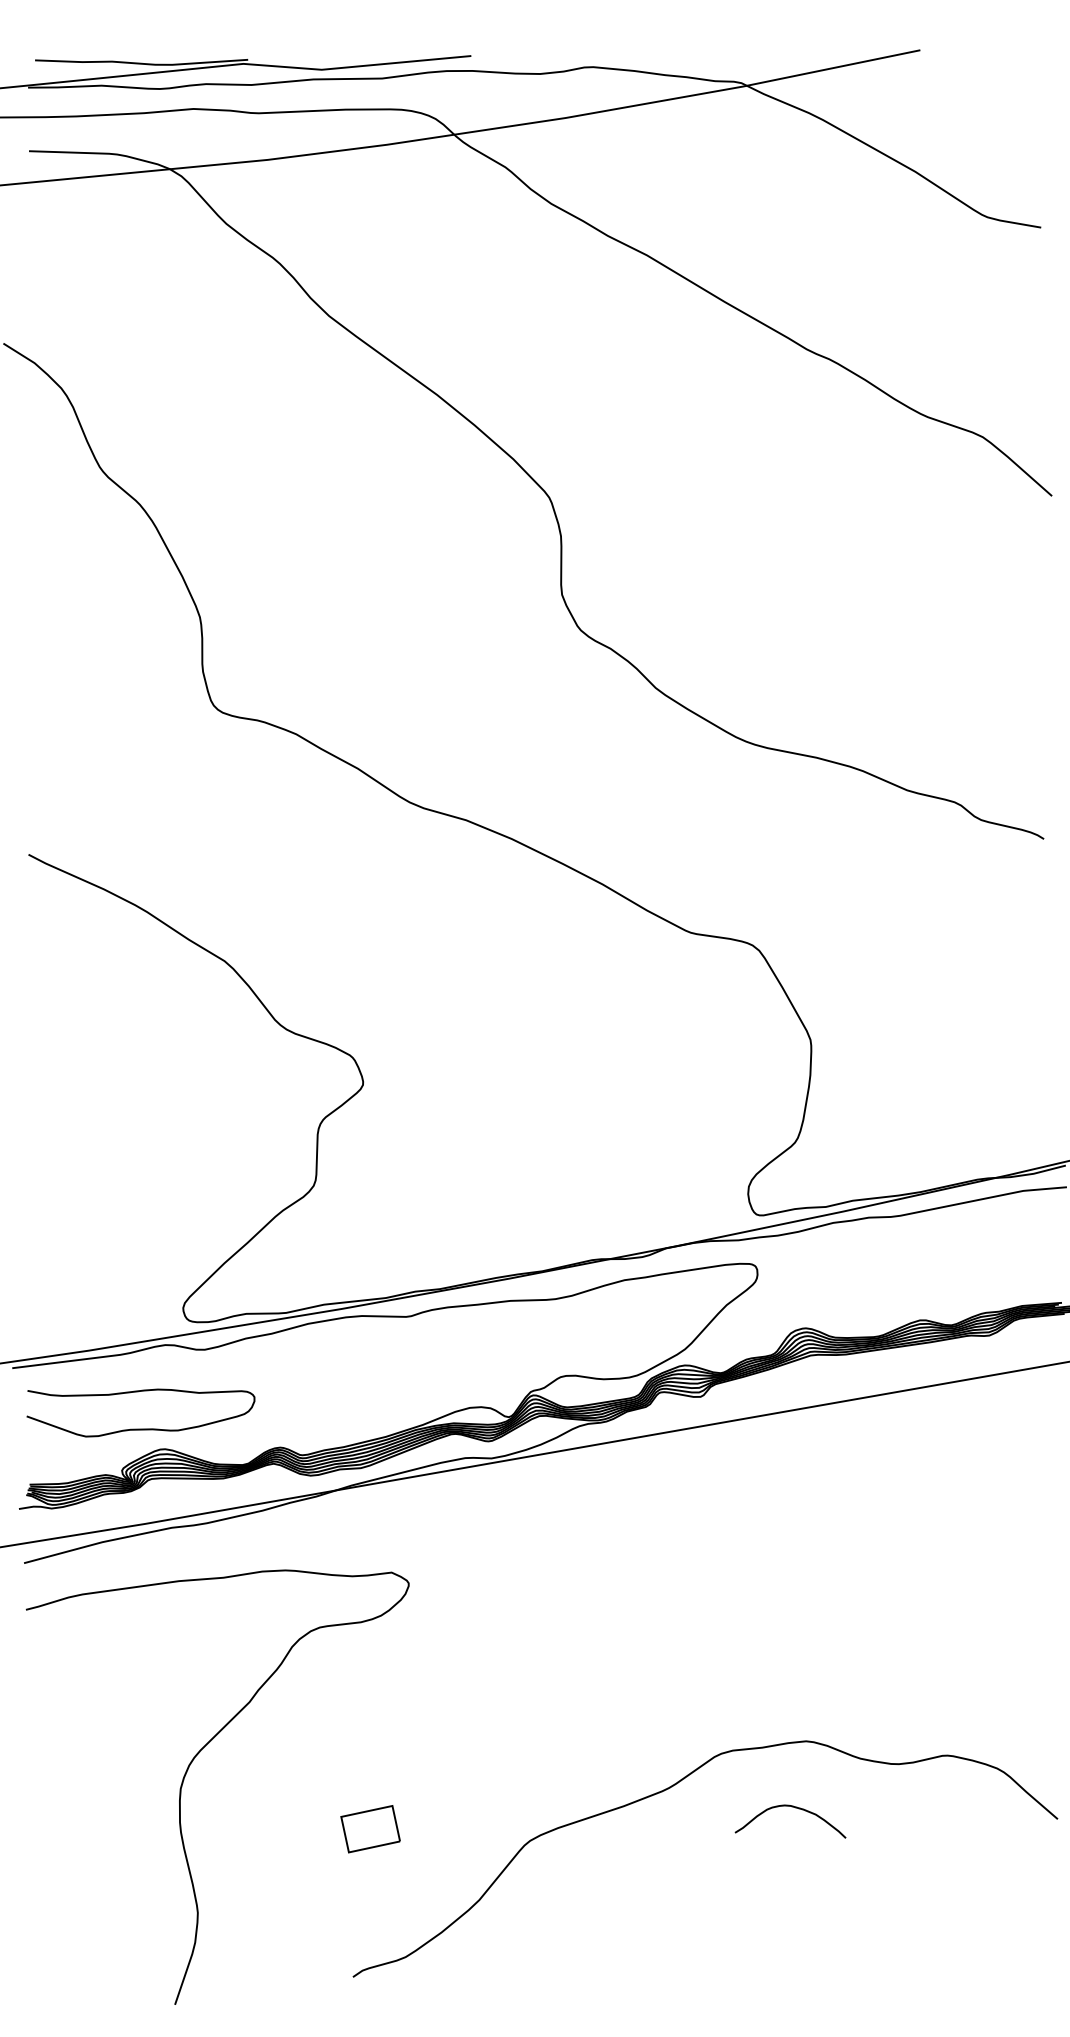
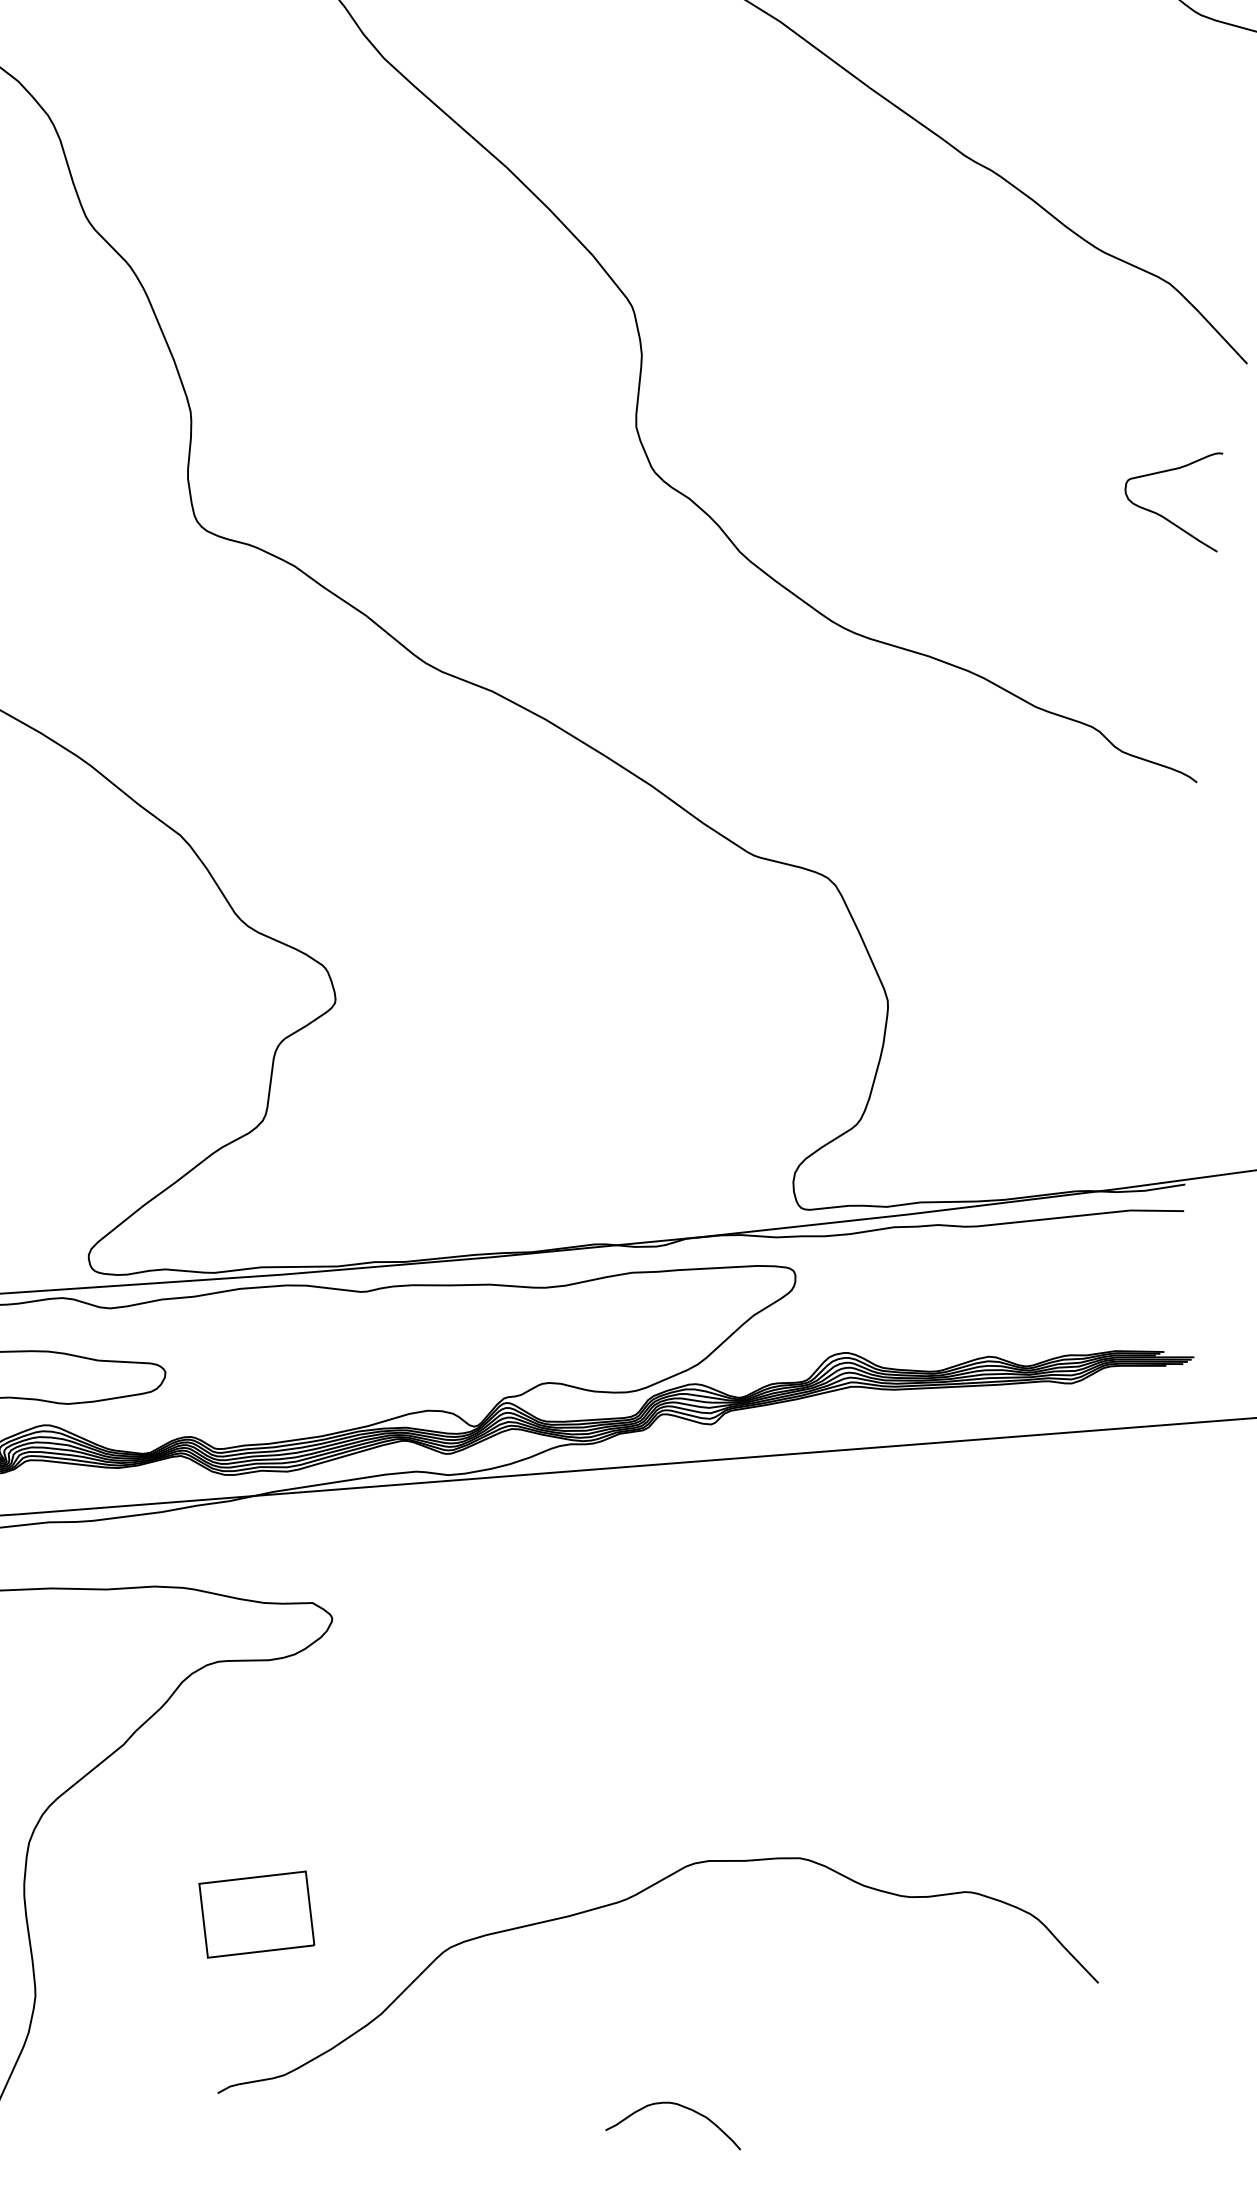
curve: (995, 625) -> (1162, 515), added
curve: (795, 1808) -> (682, 2107), moved
part: (370, 1828) -> (256, 1913), size x1.67

